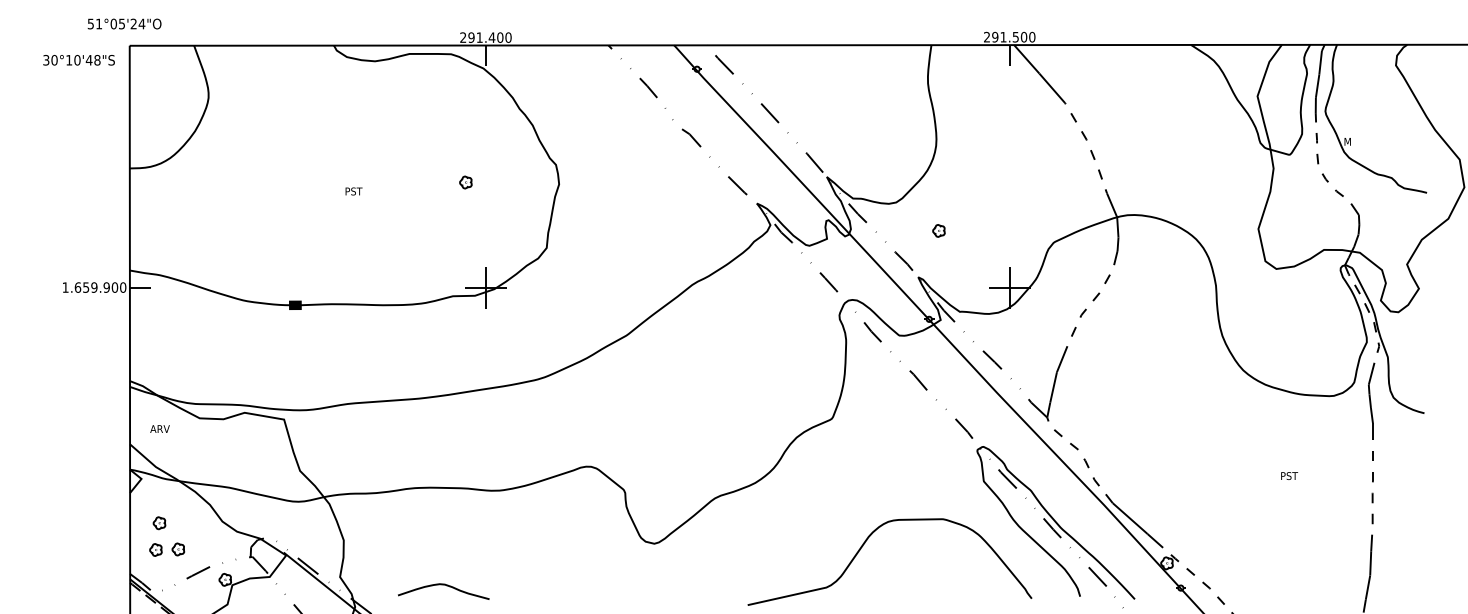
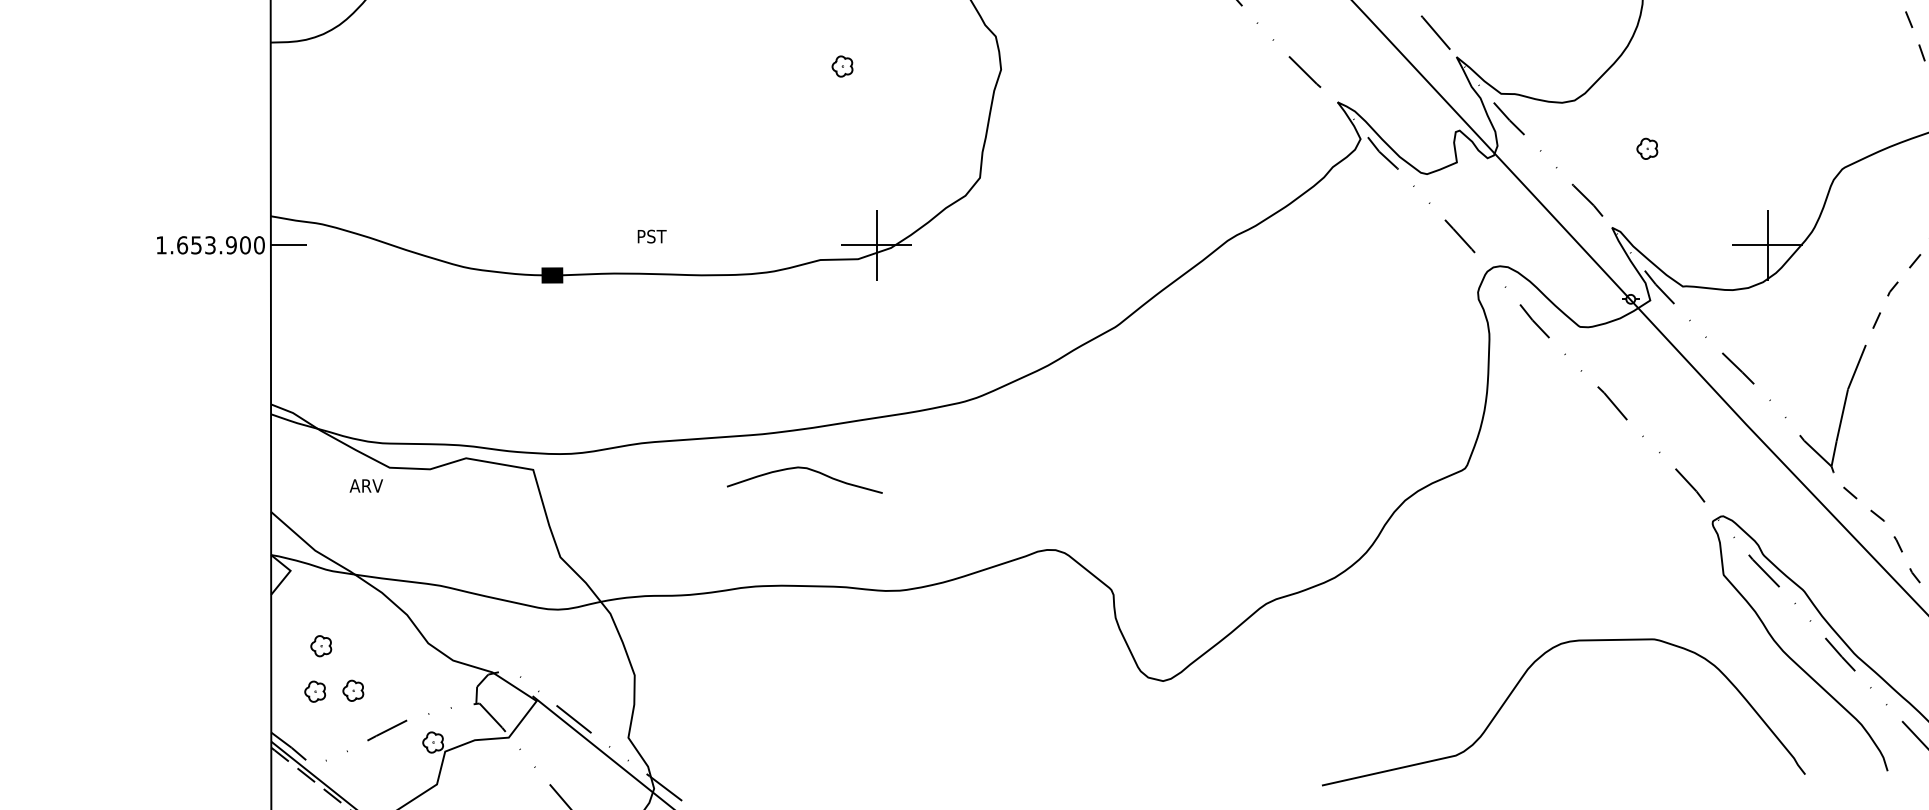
text: (353, 191) -> (651, 236), moved
text: (94, 287) -> (210, 245), 1.659.900 -> 1.653.900
text: (159, 428) -> (365, 485), moved
curve: (446, 586) -> (809, 471), moved

